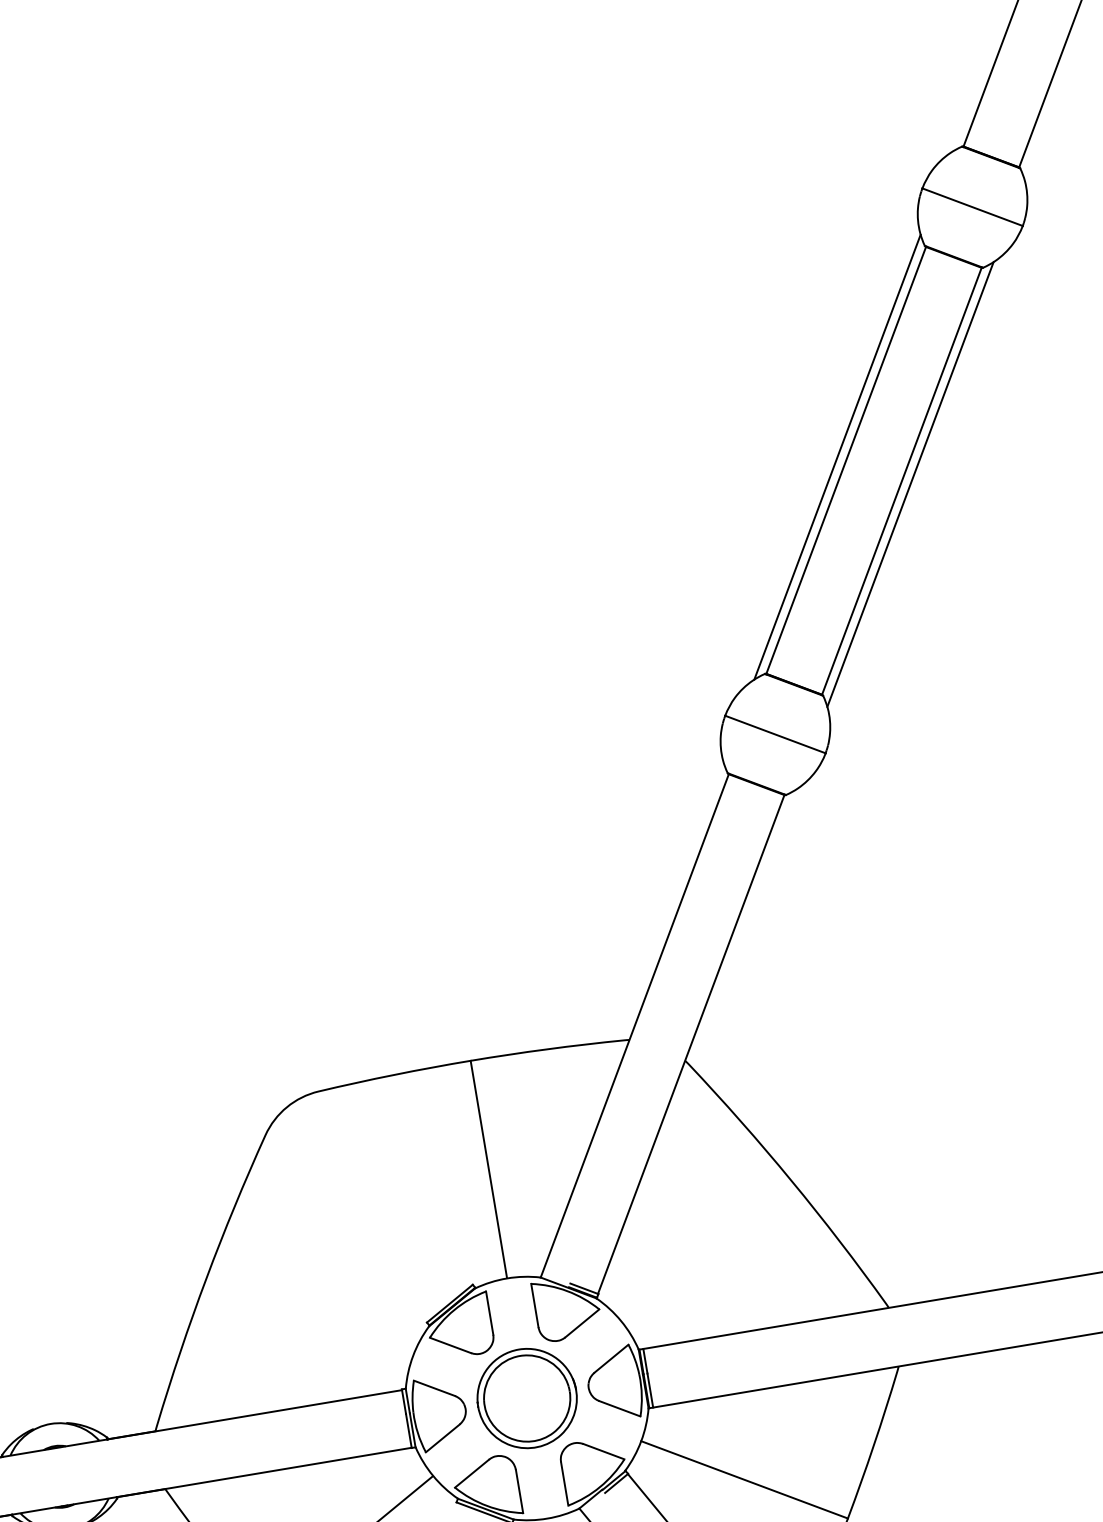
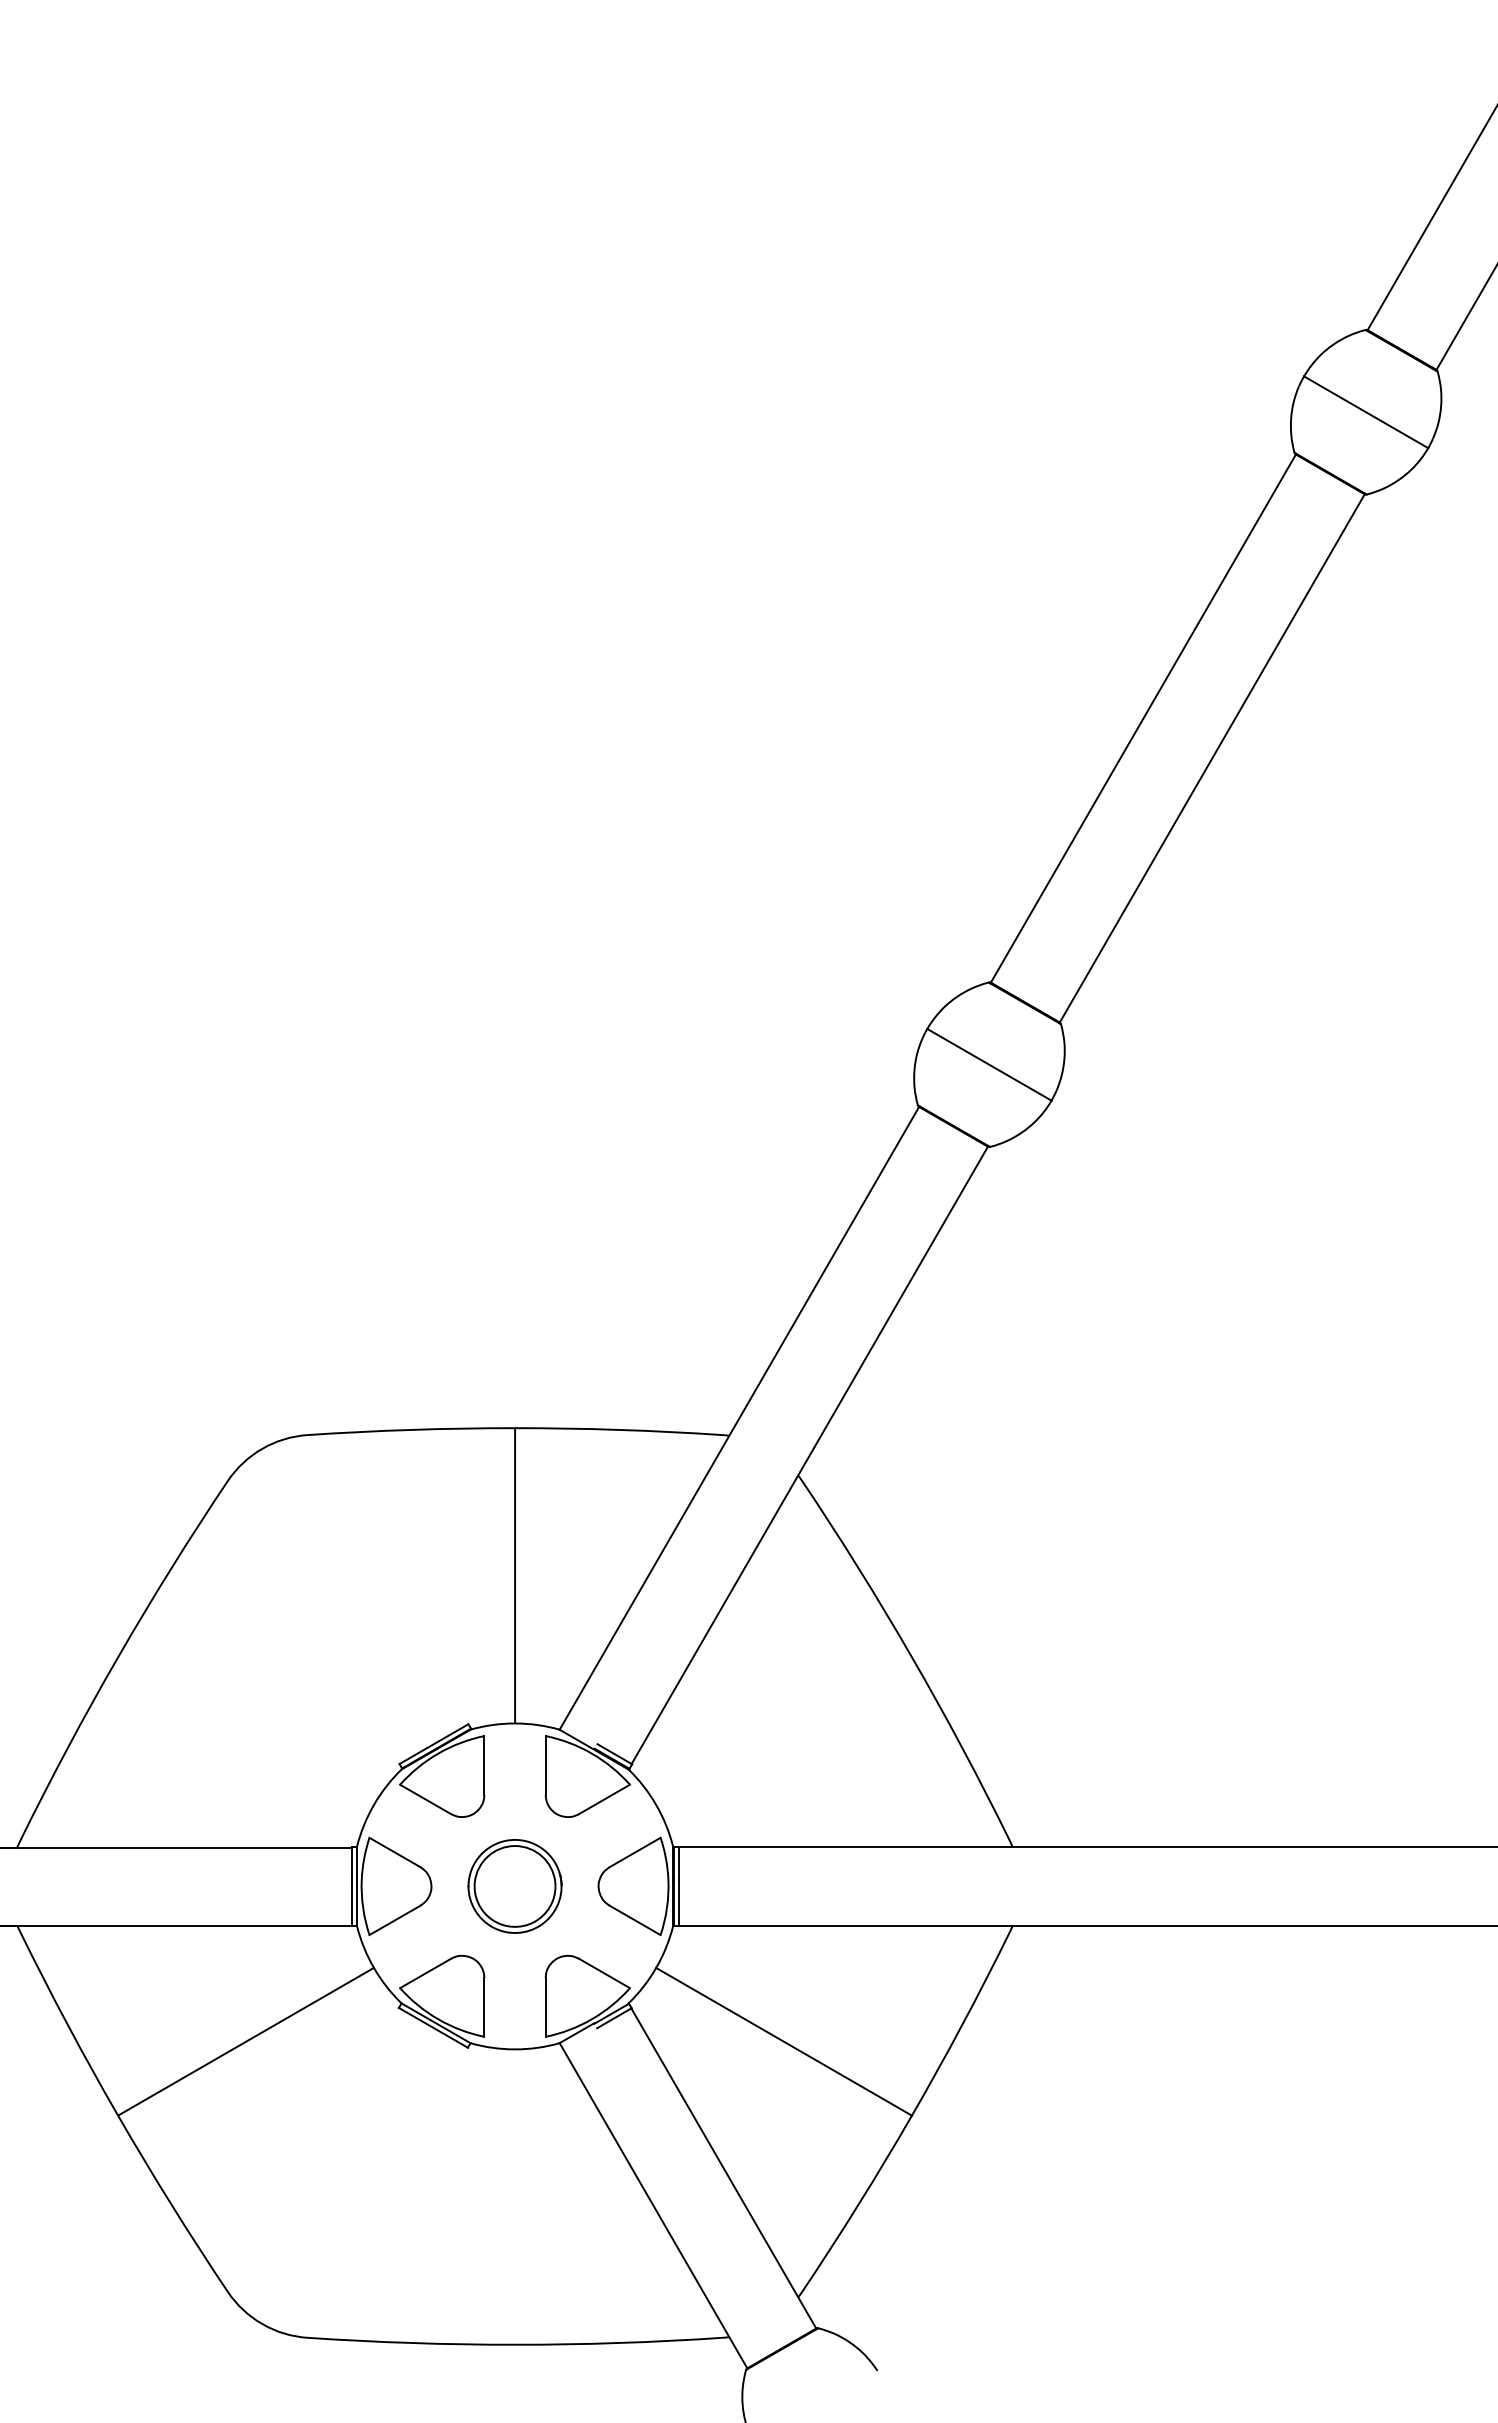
line: (837, 457) -> (1132, 712), removed
line: (910, 484) -> (1222, 764), removed
part: (526, 1398) -> (514, 1886), size x0.7

